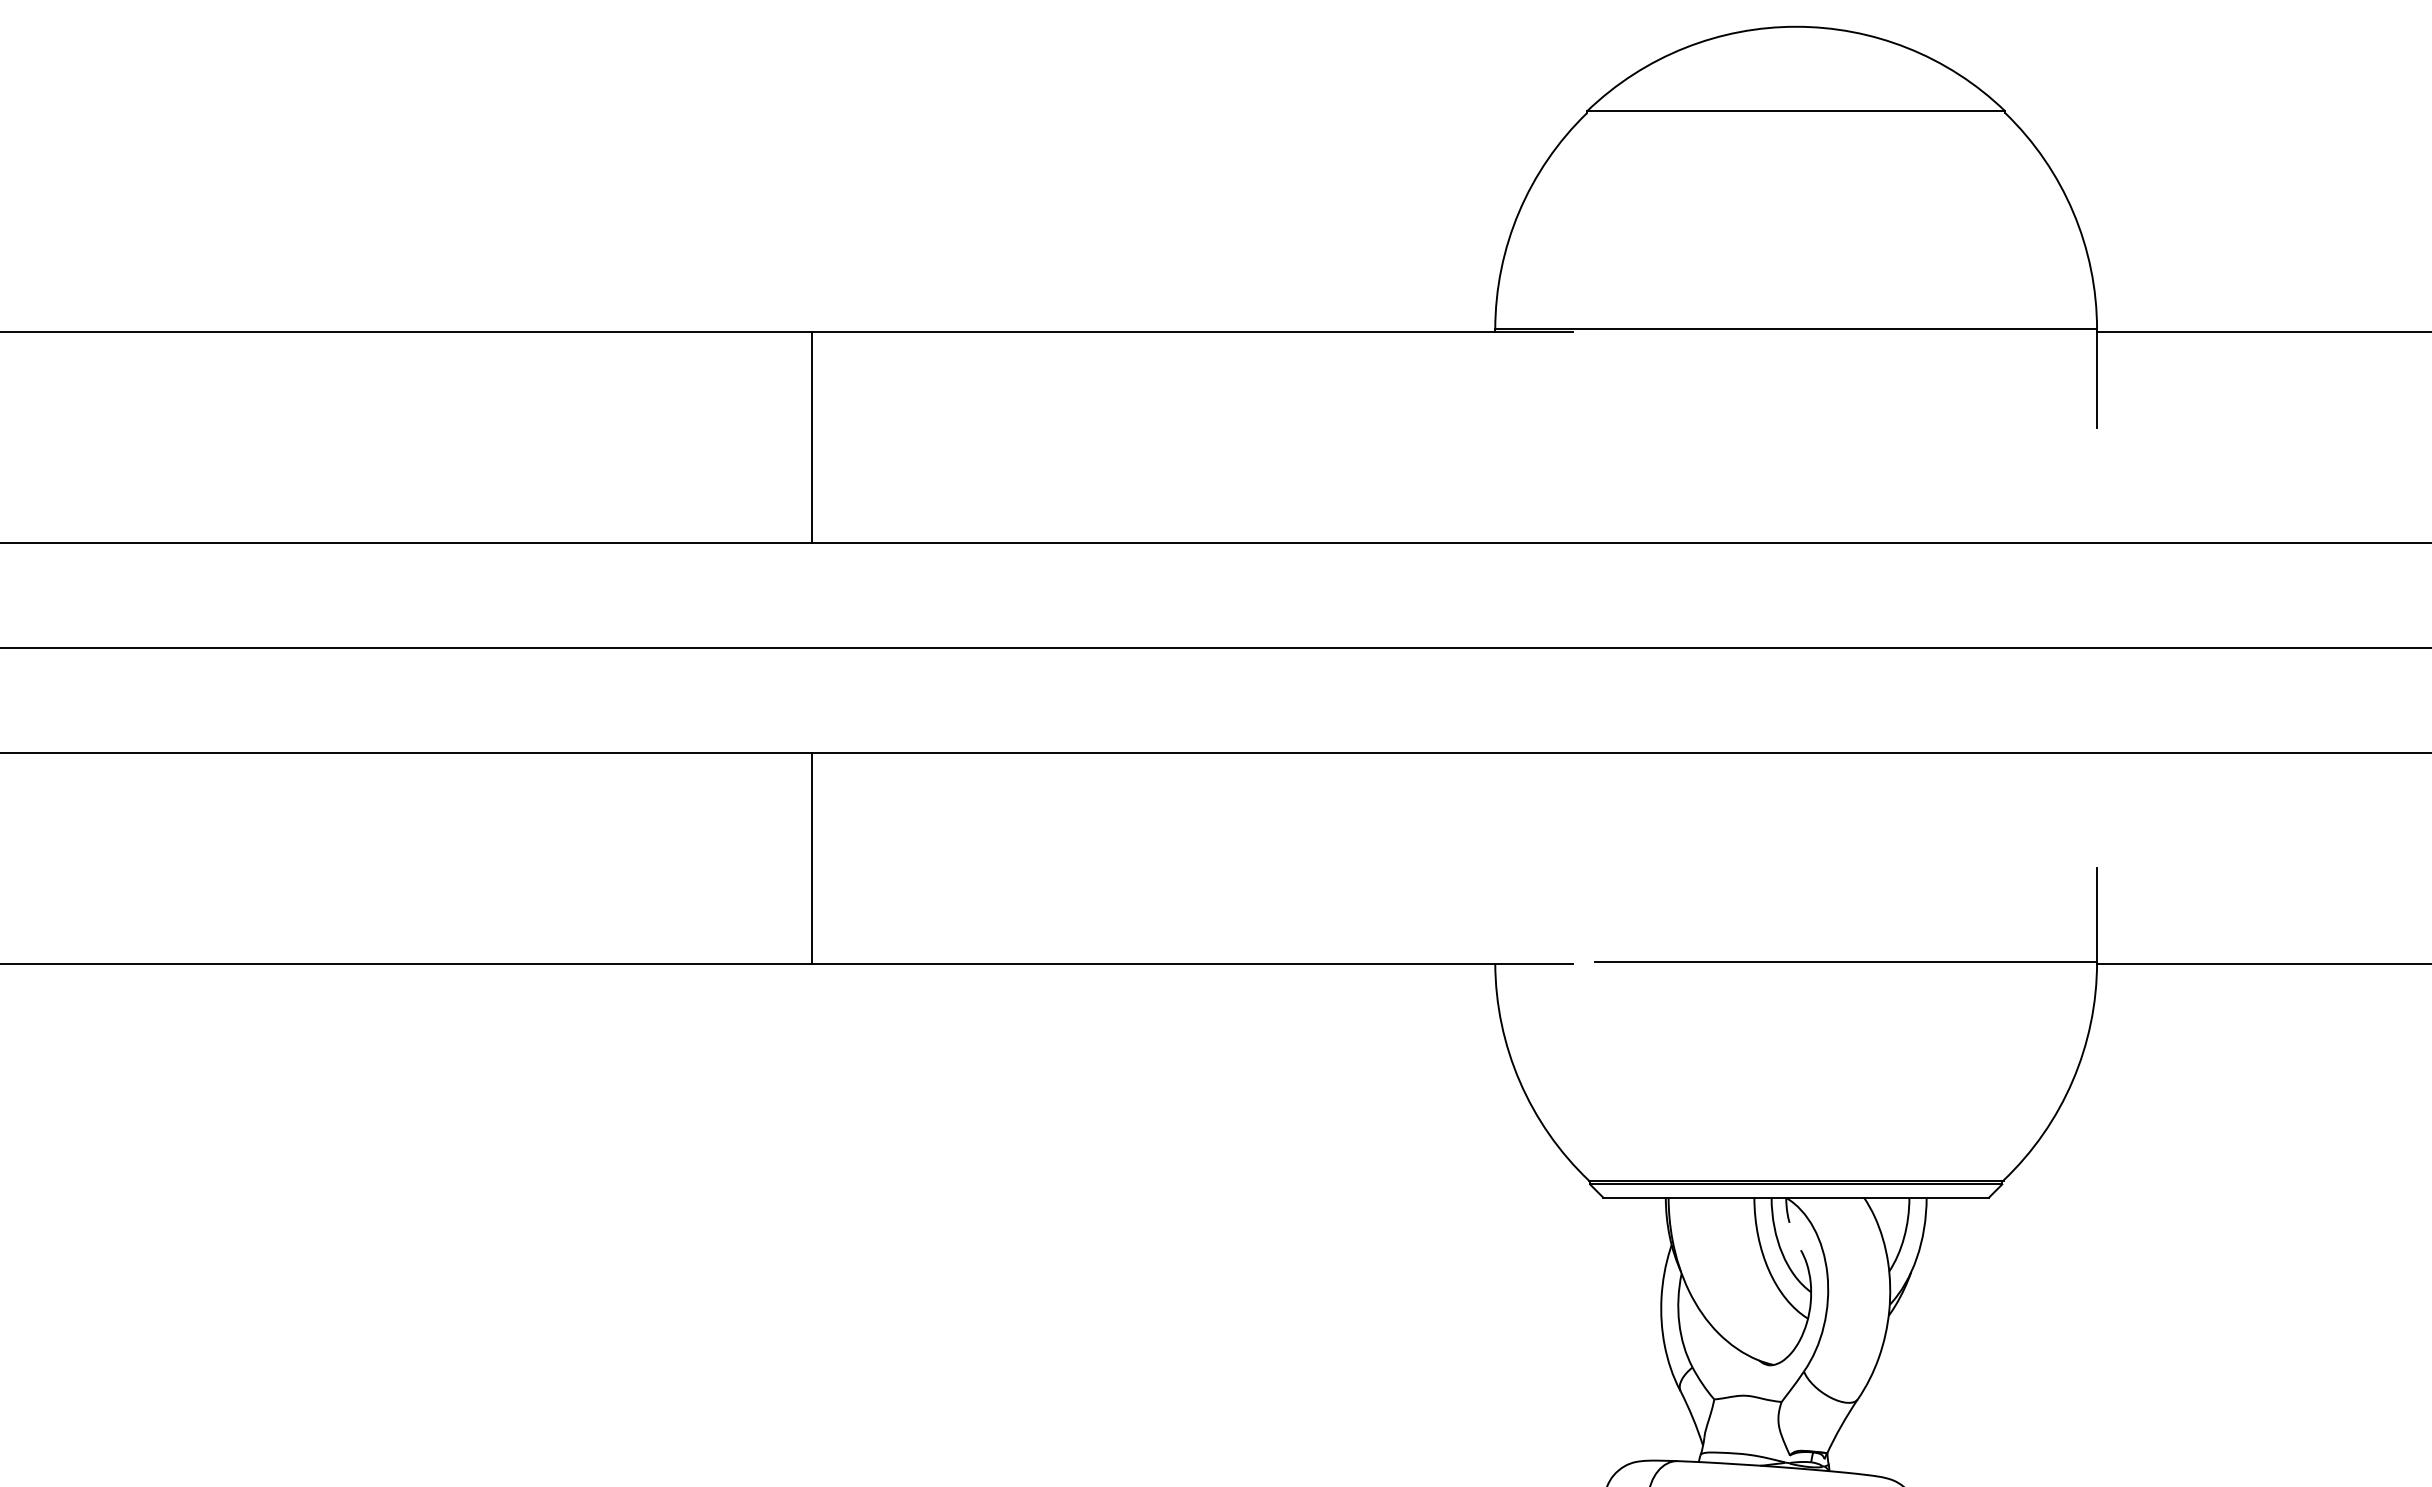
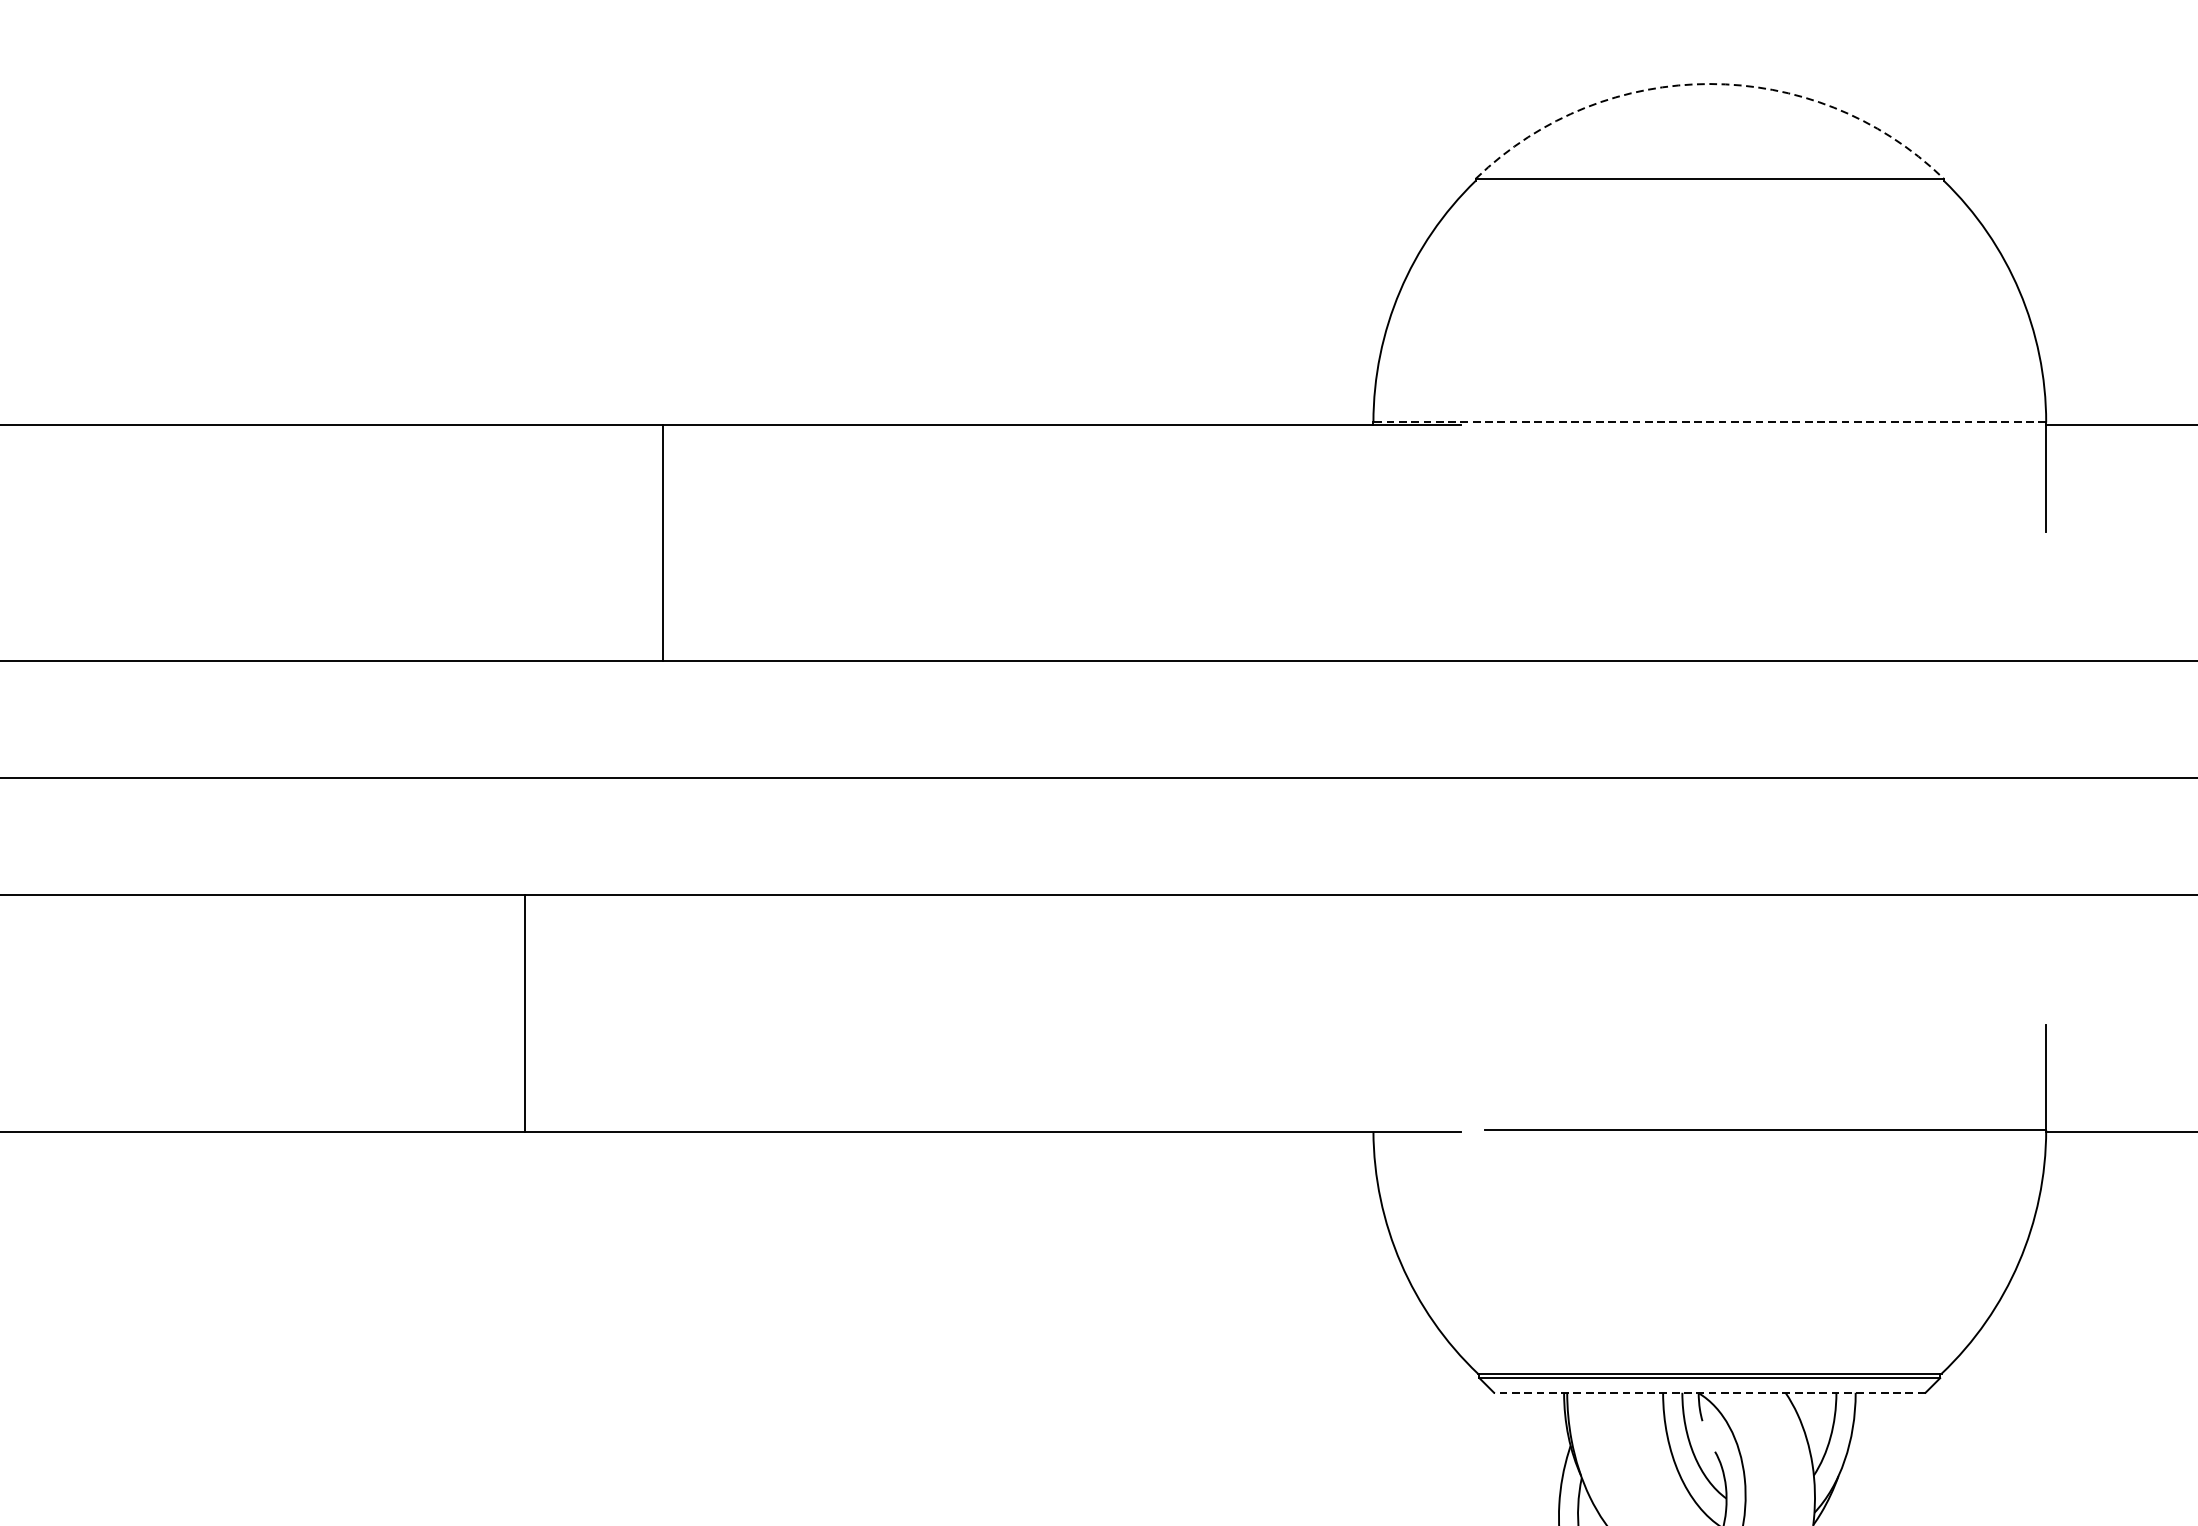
arc: (1796, 26) -> (1710, 83), solid -> dashed
line: (1796, 329) -> (1710, 422), solid -> dashed
line: (811, 437) -> (662, 543), moved
line: (811, 857) -> (525, 1012), moved
line: (1796, 1197) -> (1710, 1392), solid -> dashed

